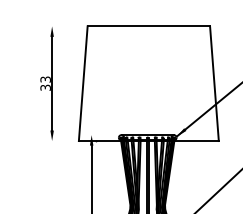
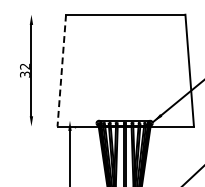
text: (45, 79) -> (24, 66), 33 -> 32
line: (83, 84) -> (62, 71), solid -> dashed

